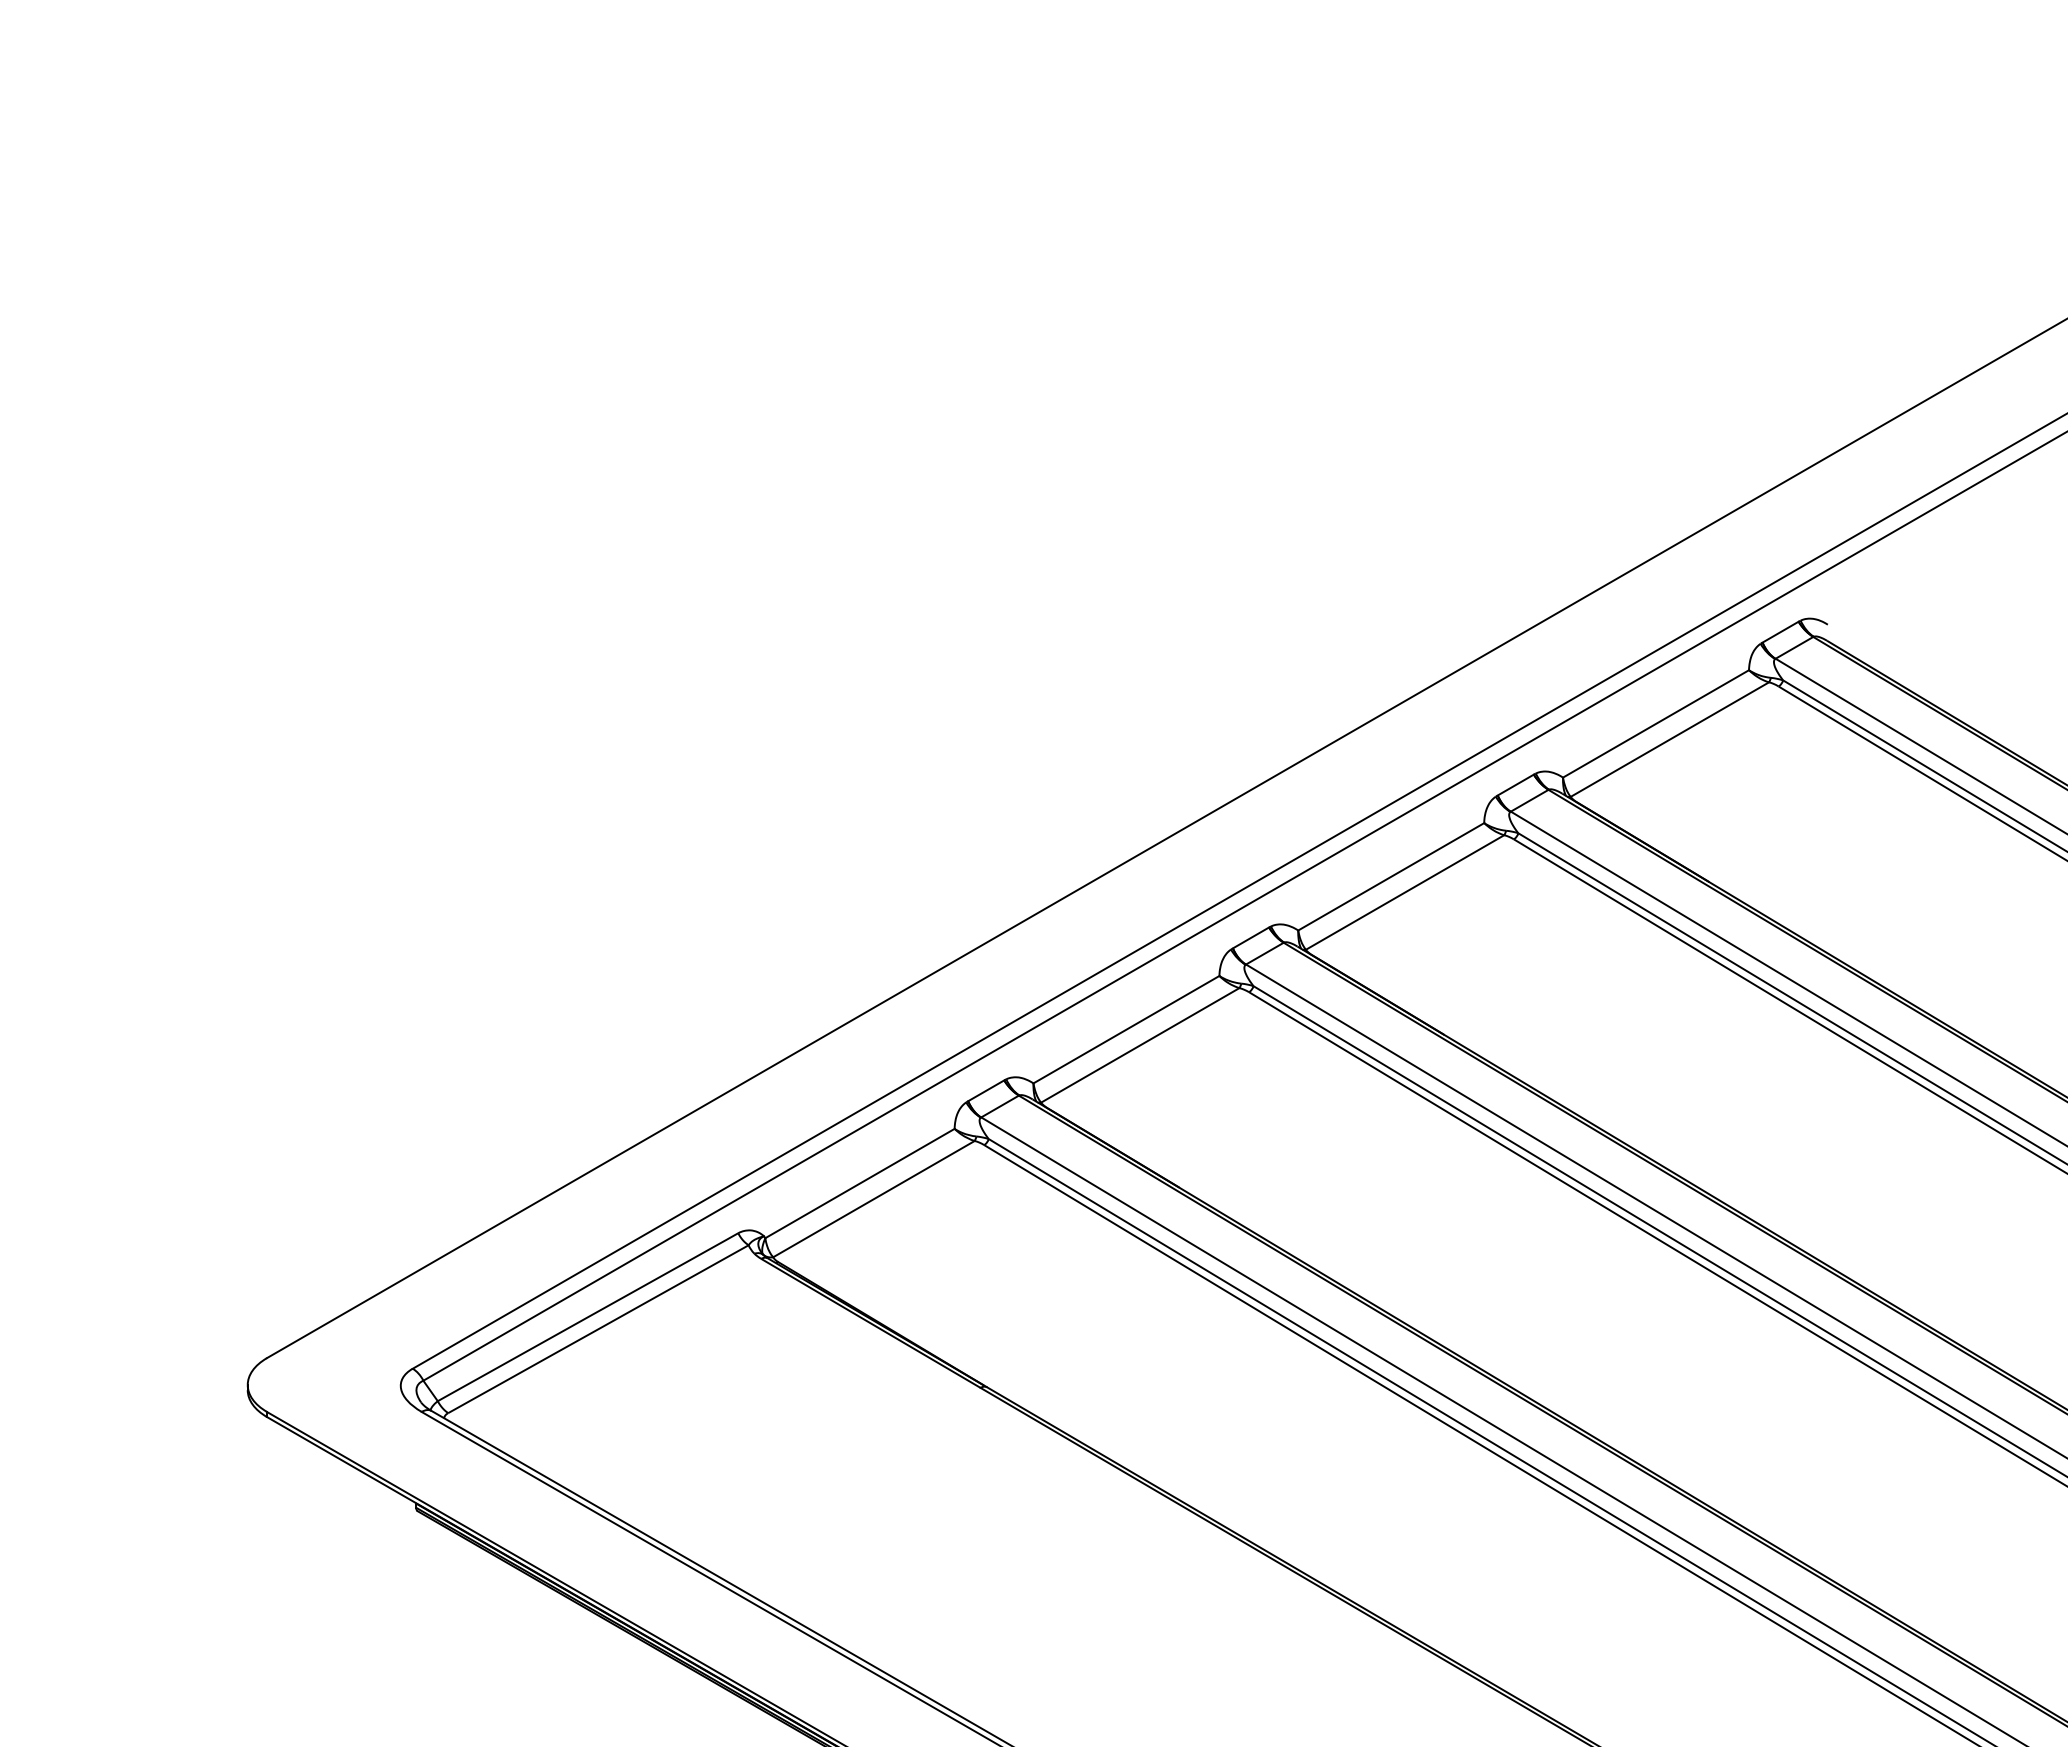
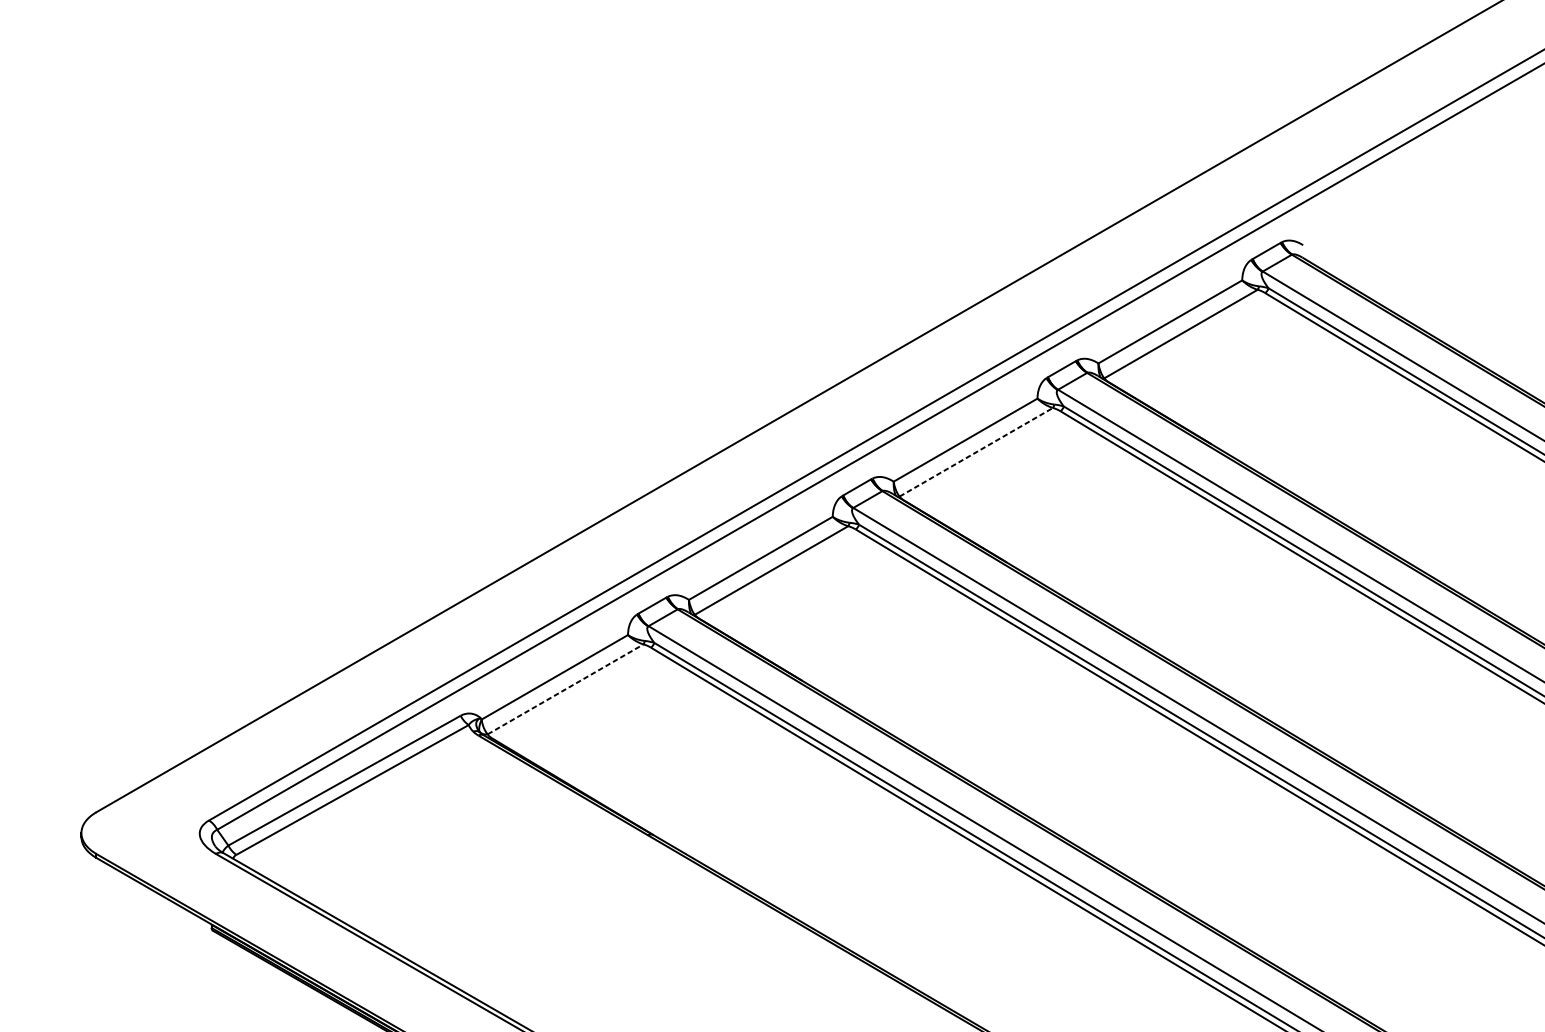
line: (1405, 892) -> (976, 452), solid -> dashed
line: (874, 1198) -> (566, 688), solid -> dashed

